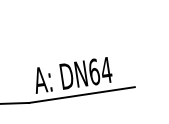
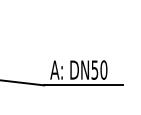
text: (100, 70) -> (99, 69), DN64 -> DN50

